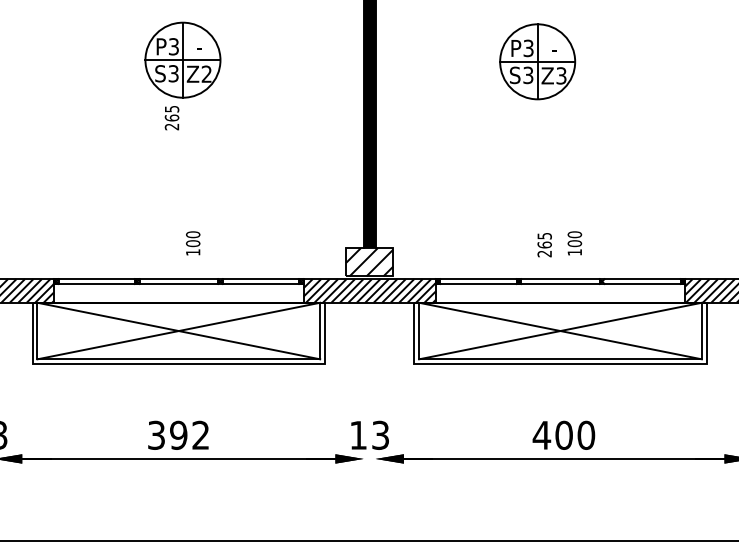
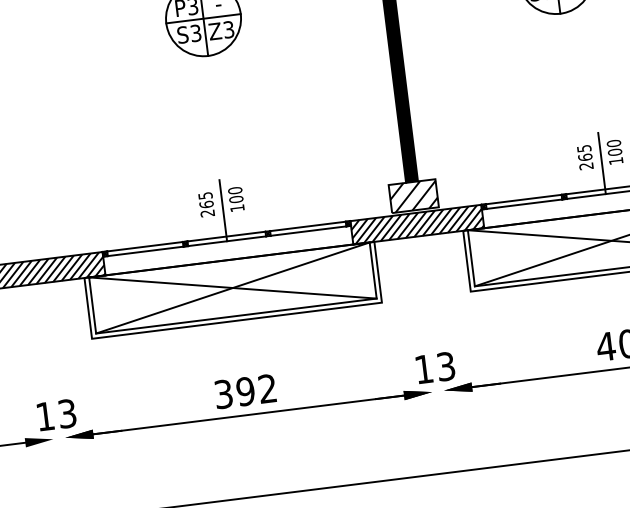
text: (206, 74) -> (228, 30), Z2 -> Z3
text: (171, 118) -> (206, 205), moved
line: (178, 252) -> (222, 210), added
line: (560, 252) -> (601, 162), added

